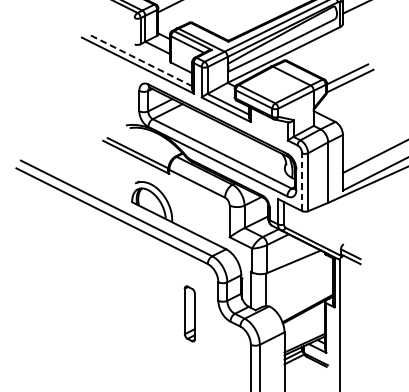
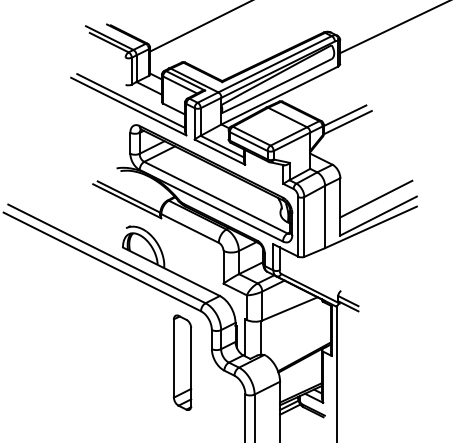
line: (139, 59) -> (130, 100), dashed -> solid
line: (302, 181) -> (298, 226), dashed -> solid
part: (189, 313) -> (182, 362), size x1.67

